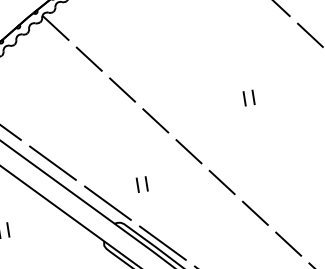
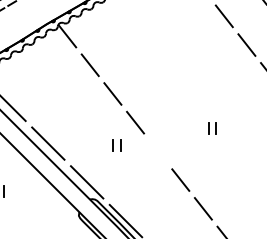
part: (248, 98) -> (212, 128), moved
line: (188, 151) -> (157, 151), removed
part: (141, 184) -> (116, 145), moved

